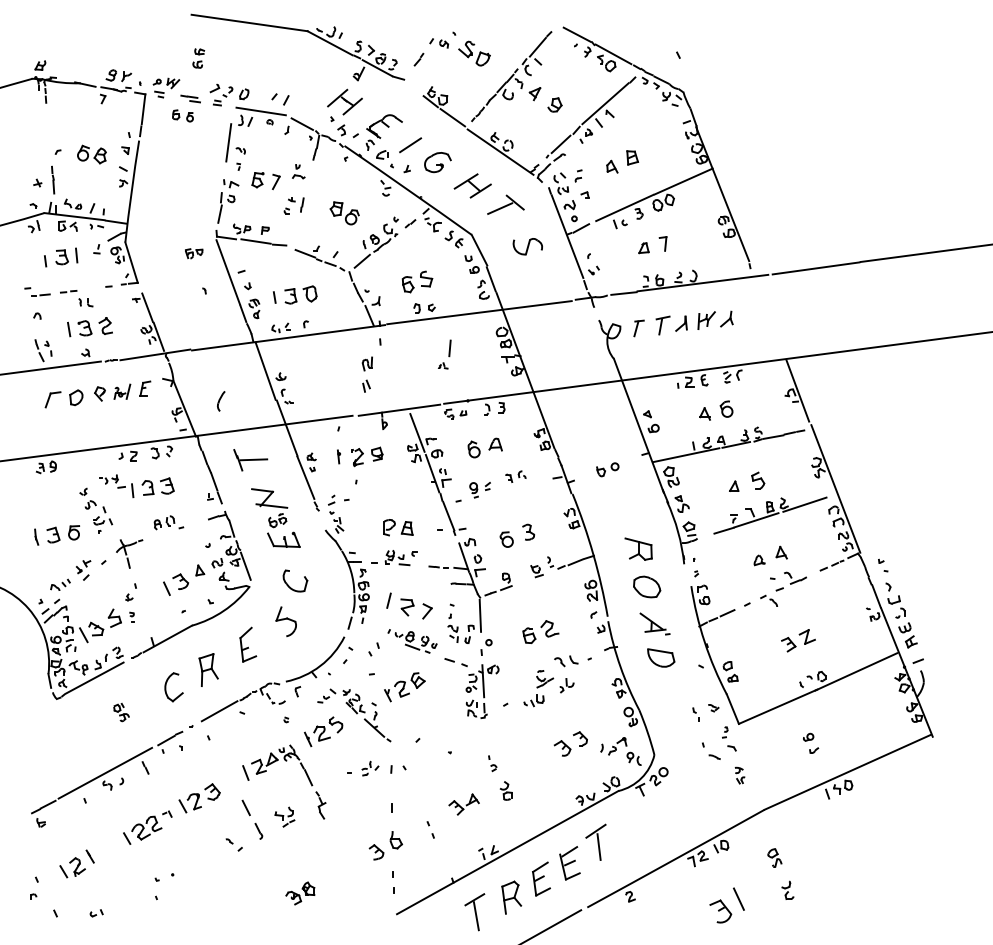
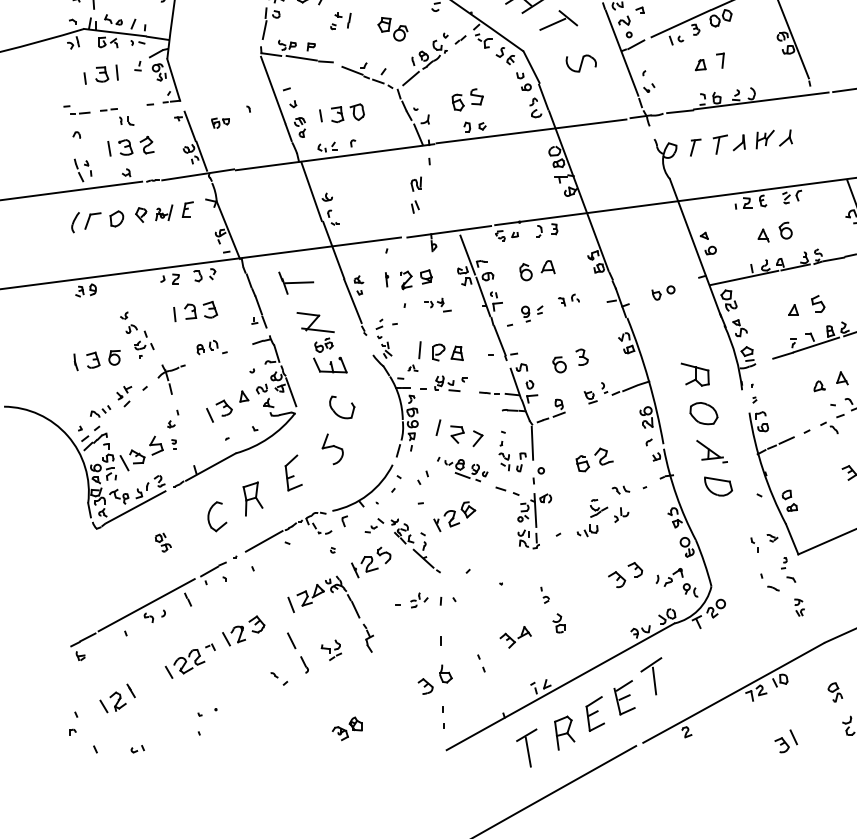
part: (194, 253) -> (220, 123), moved
part: (444, 354) -> (414, 356), moved
part: (221, 401) -> (75, 222), moved
part: (112, 481) -> (437, 305), moved
part: (566, 661) -> (621, 490), size x0.71
part: (726, 905) -> (785, 741), size x0.62

